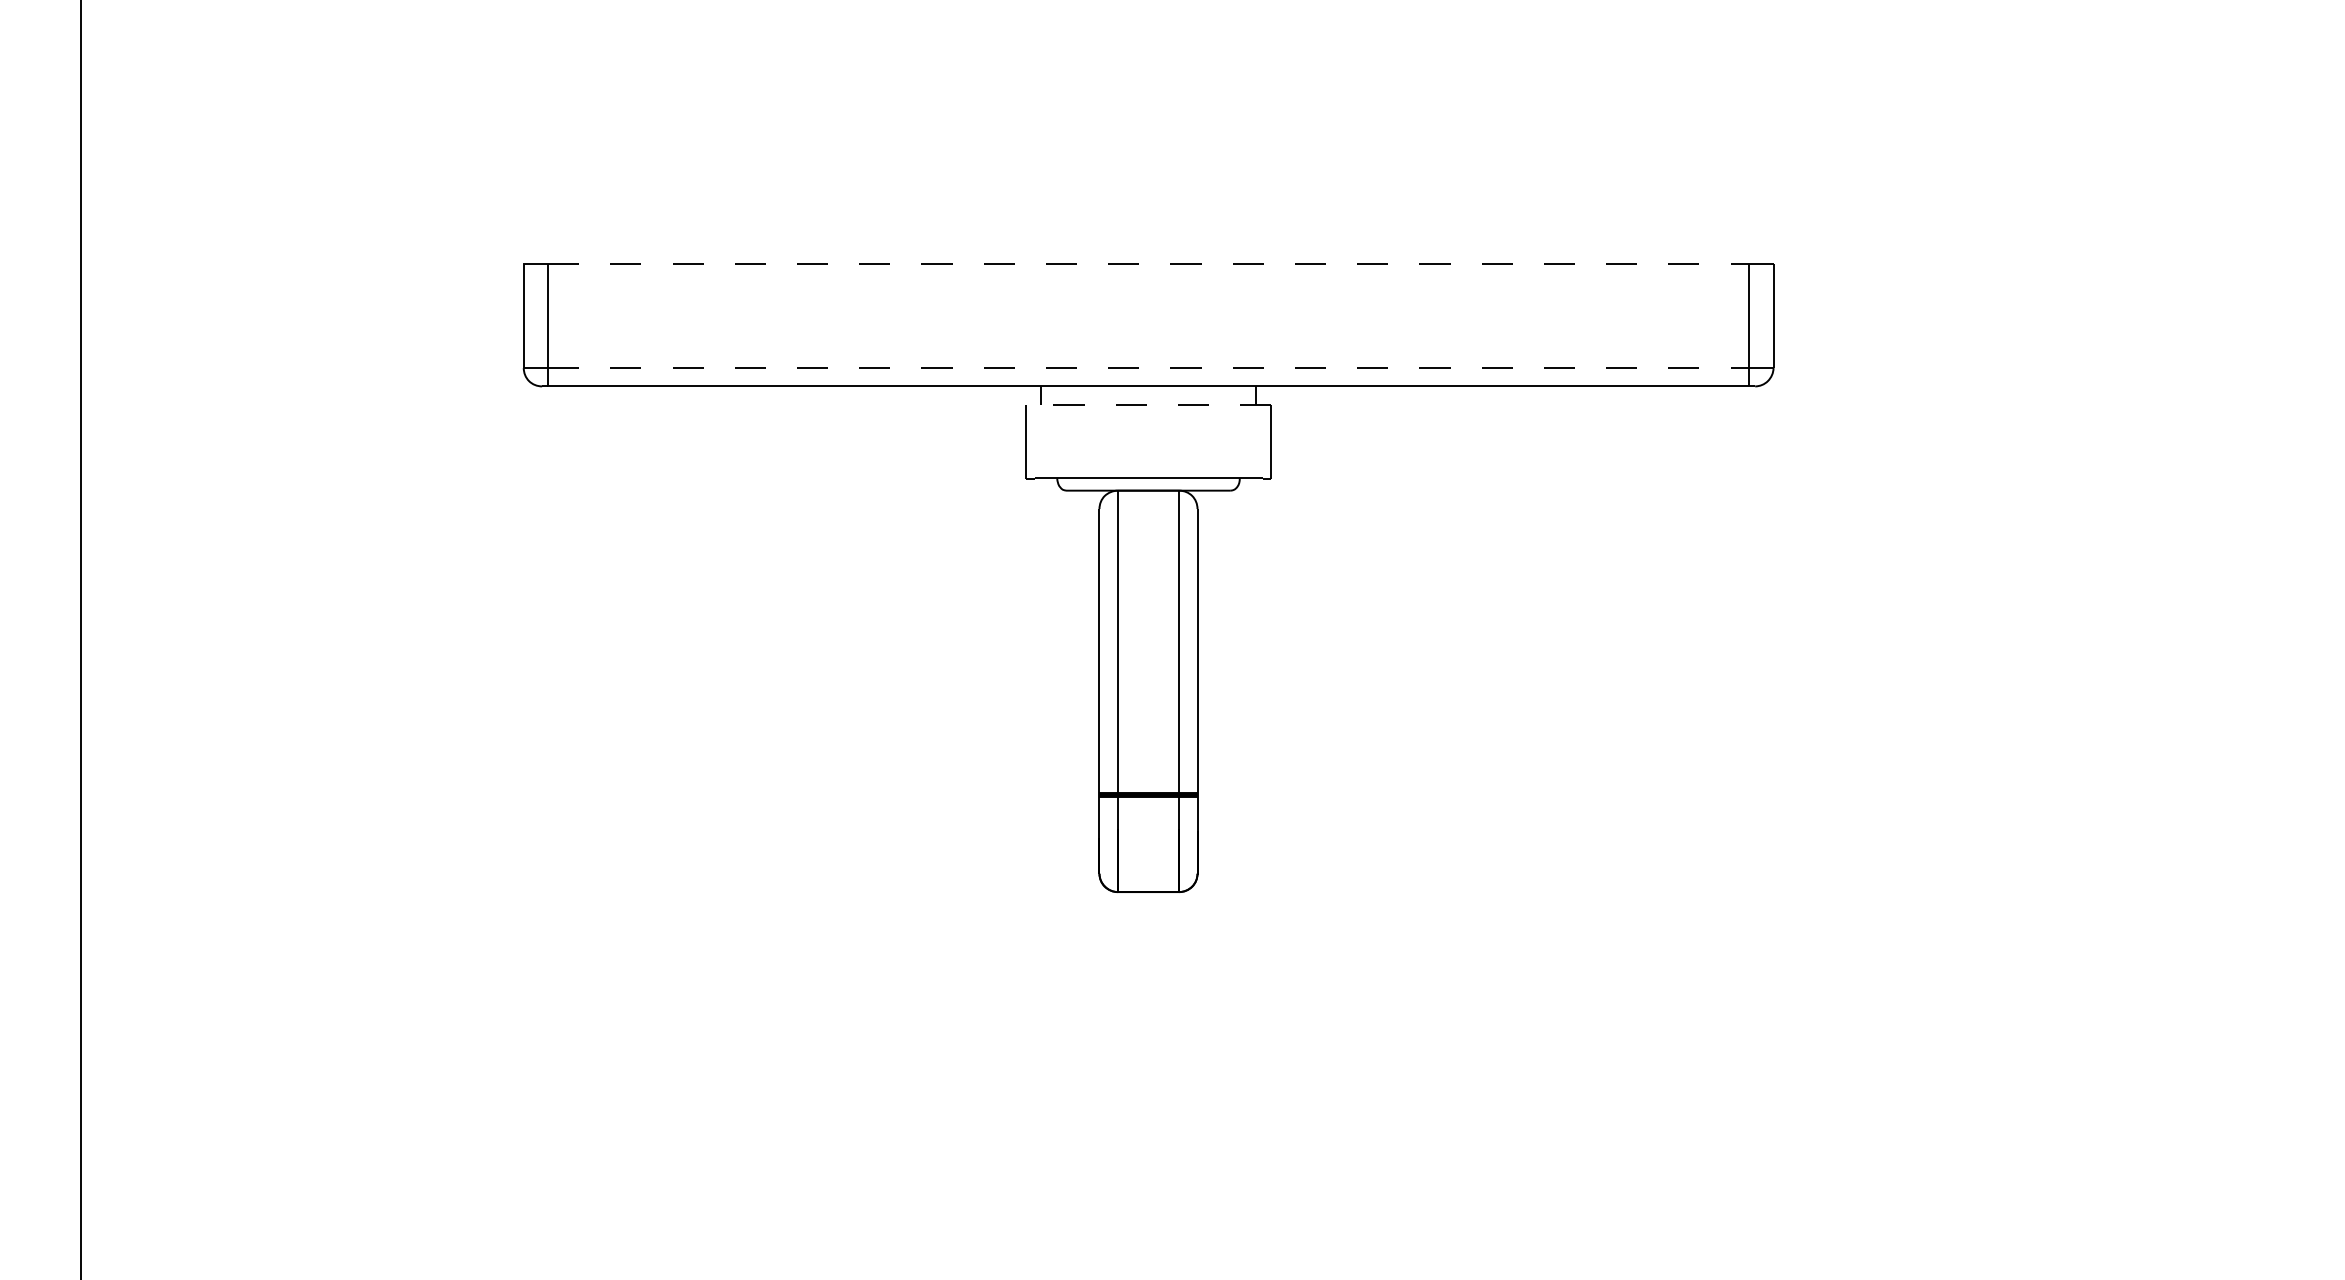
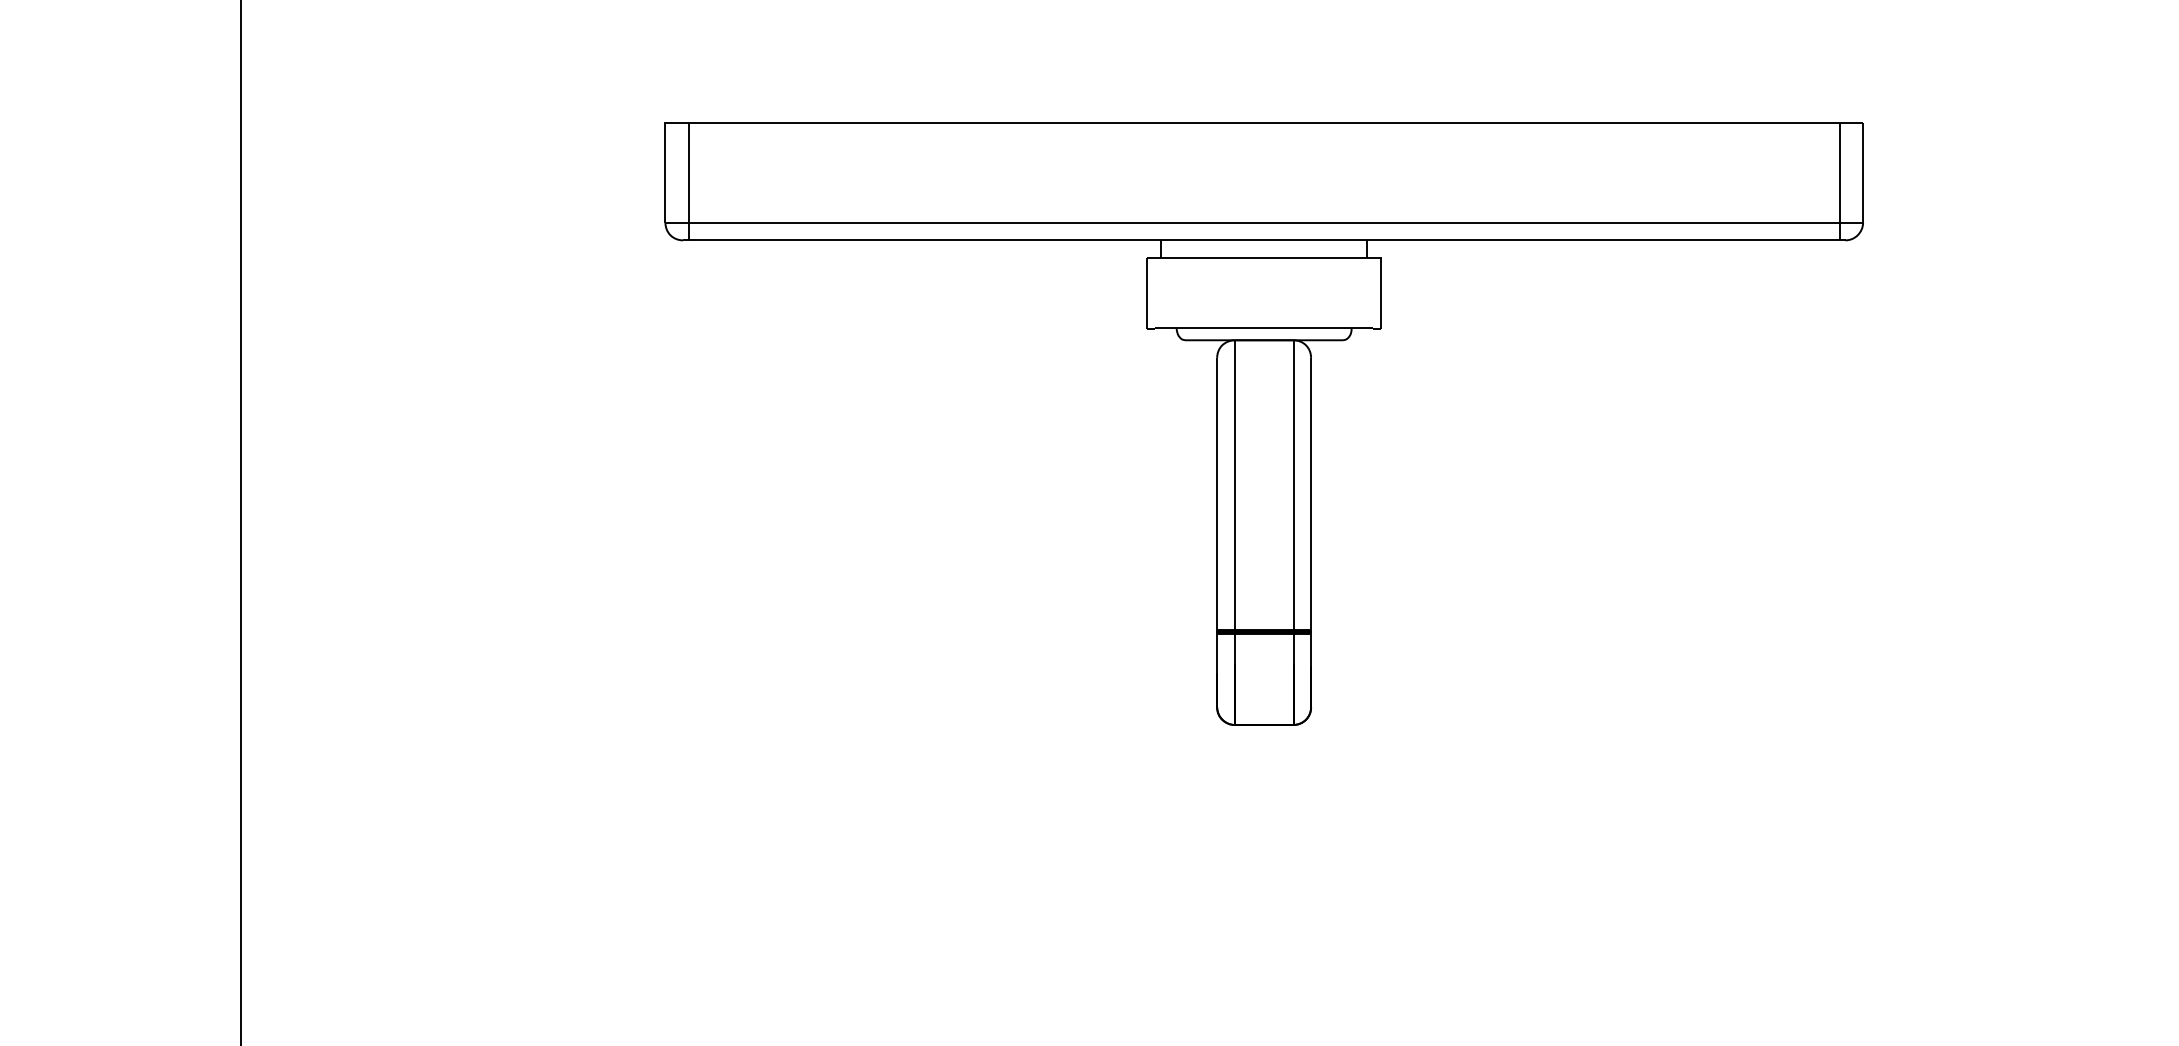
line: (1149, 264) -> (1265, 123), dashed -> solid
line: (1149, 368) -> (1265, 223), dashed -> solid
line: (1148, 404) -> (1264, 257), dashed -> solid

